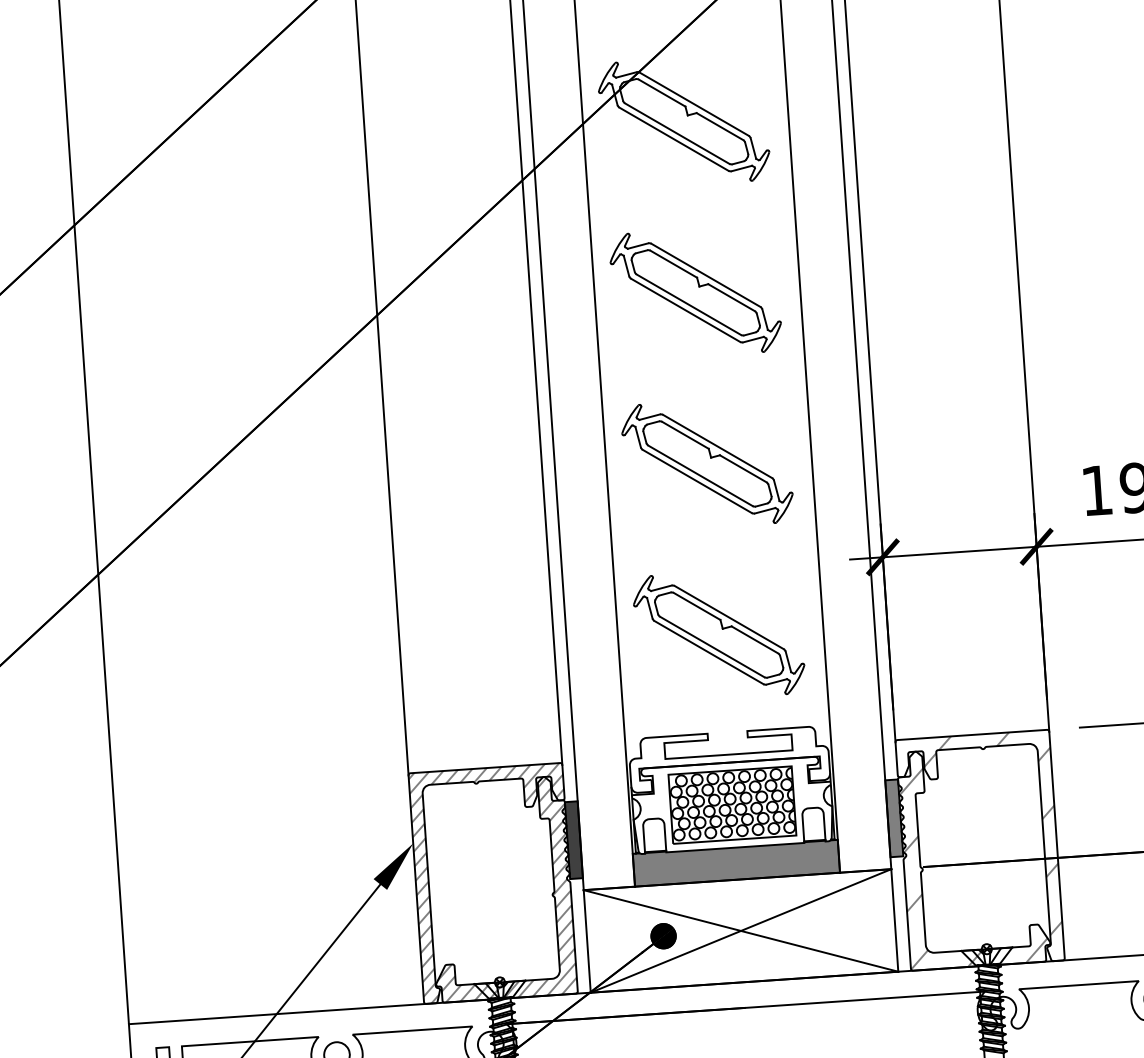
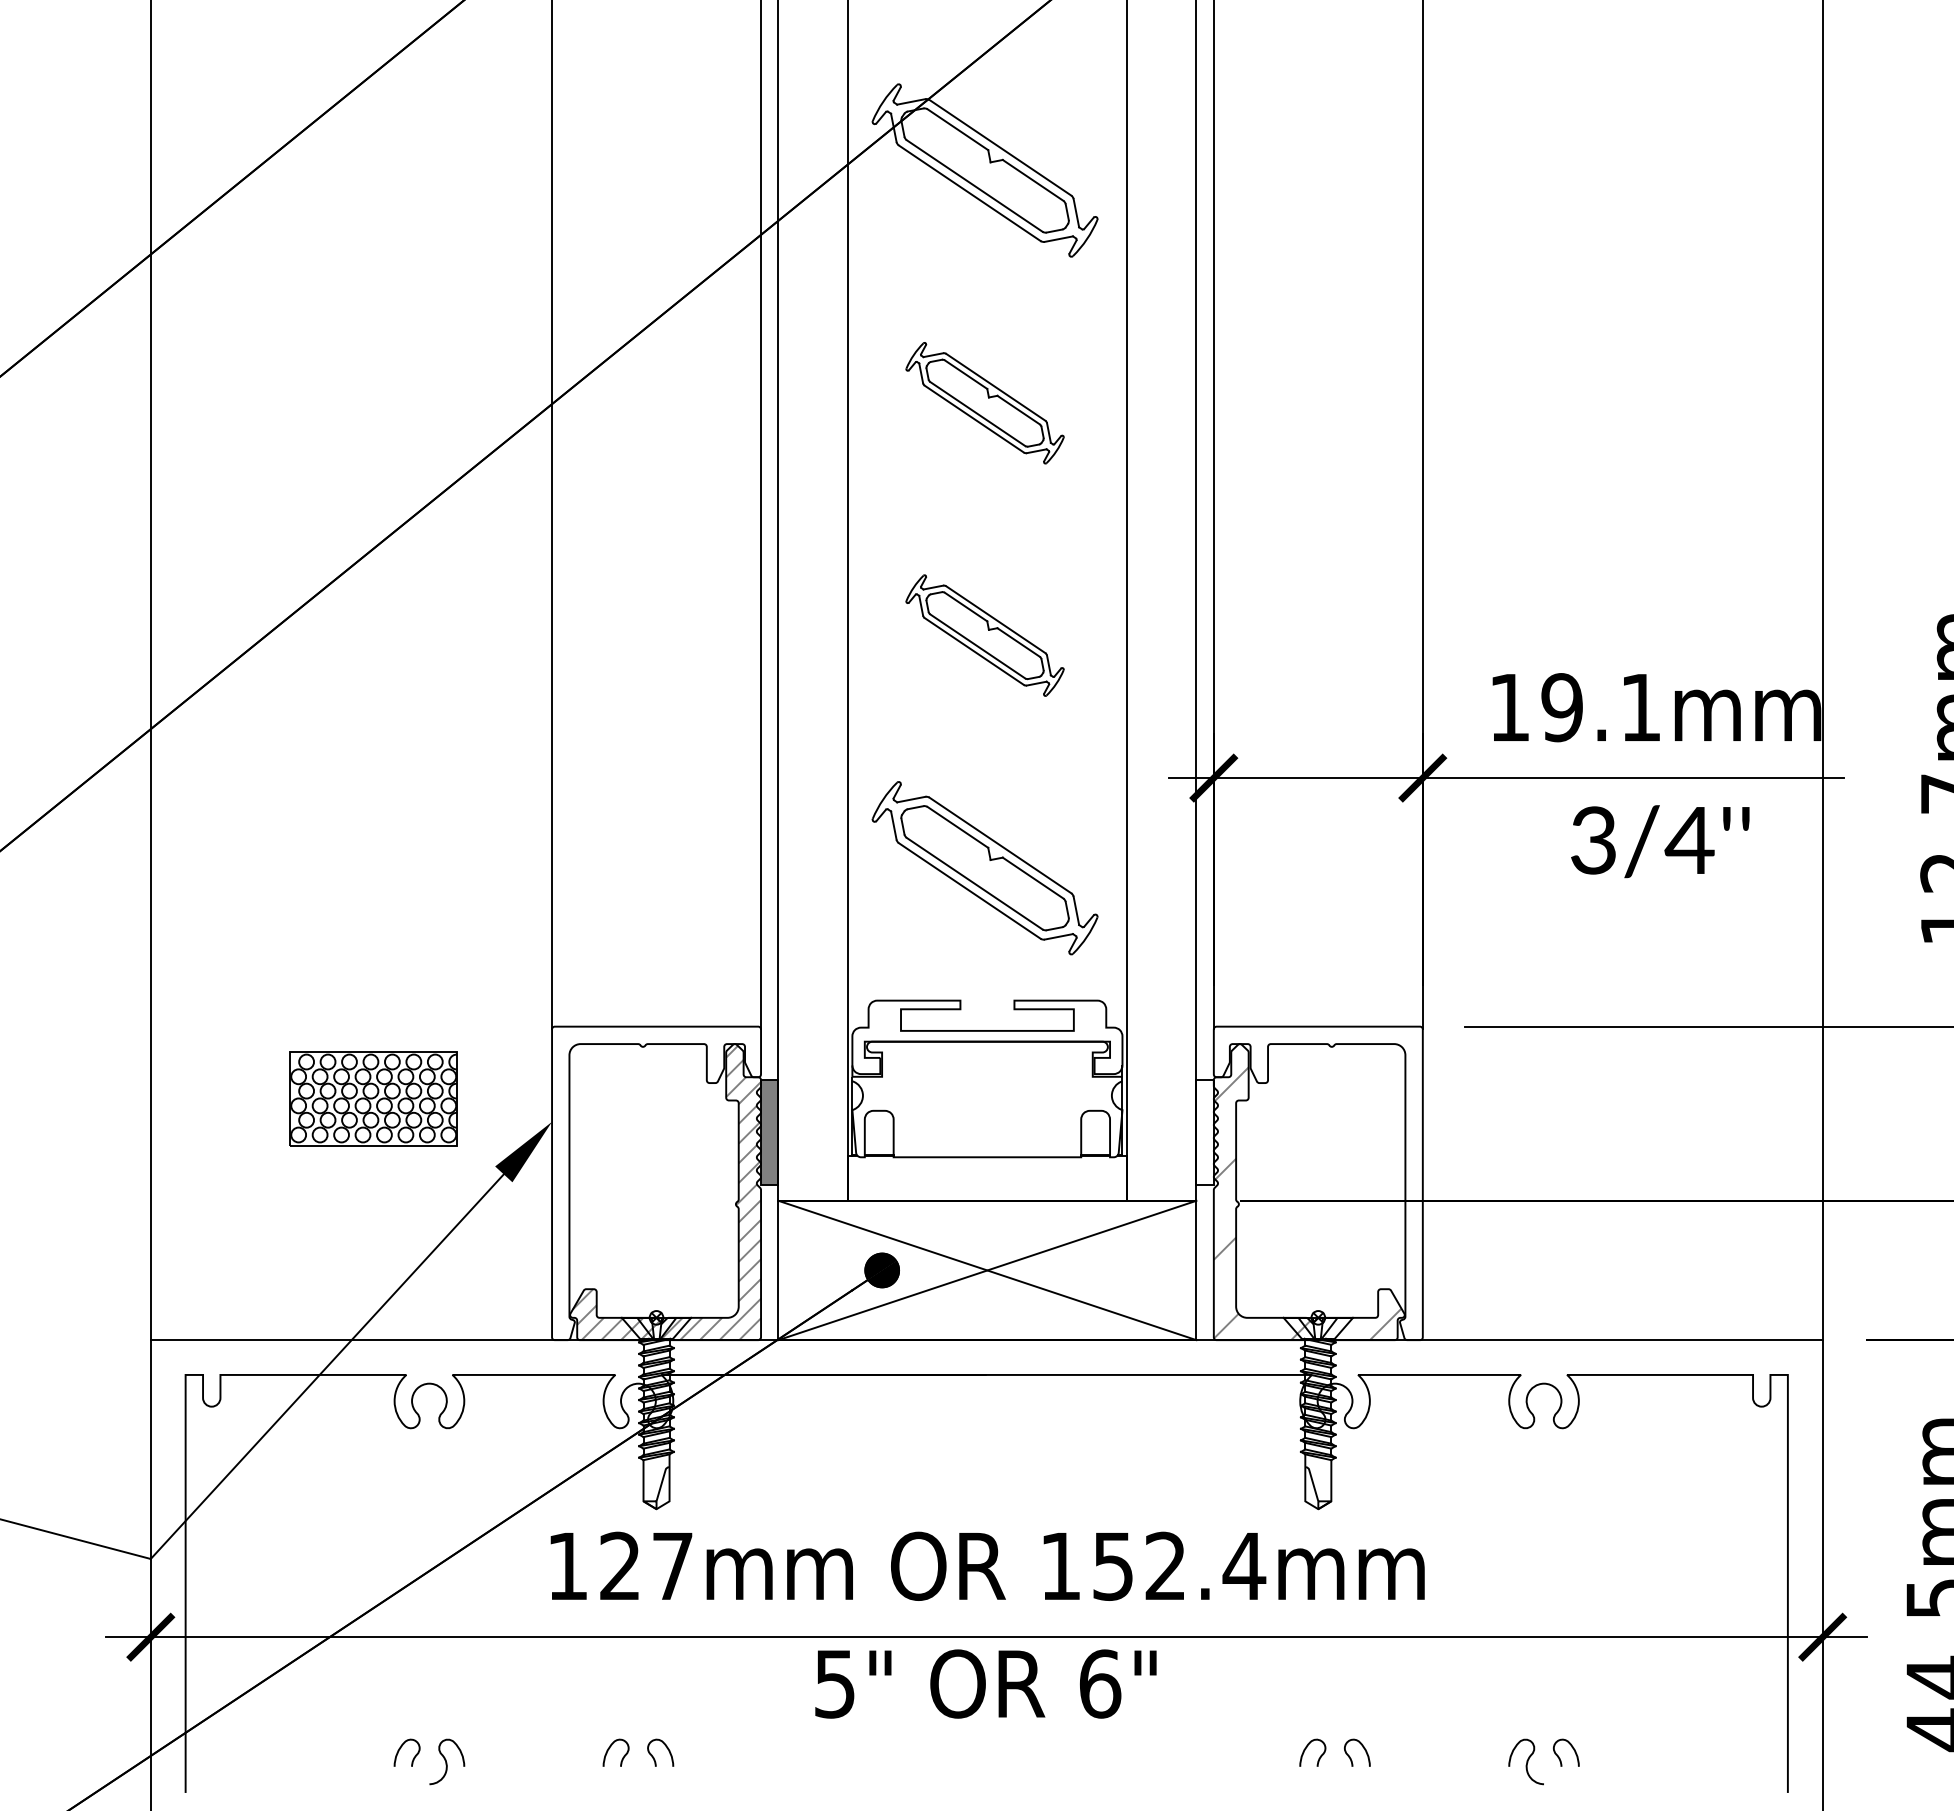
part: (695, 293) -> (984, 403), size x0.7
part: (707, 463) -> (984, 635), size x0.7
part: (732, 804) -> (373, 1098), moved
fill: (893, 818) -> (1204, 1132), removed
hatch: (992, 836) -> (1336, 1165), removed
fill: (573, 840) -> (769, 1132), removed
fill: (736, 863) -> (987, 1178), removed
hatch: (493, 883) -> (656, 1183), removed

